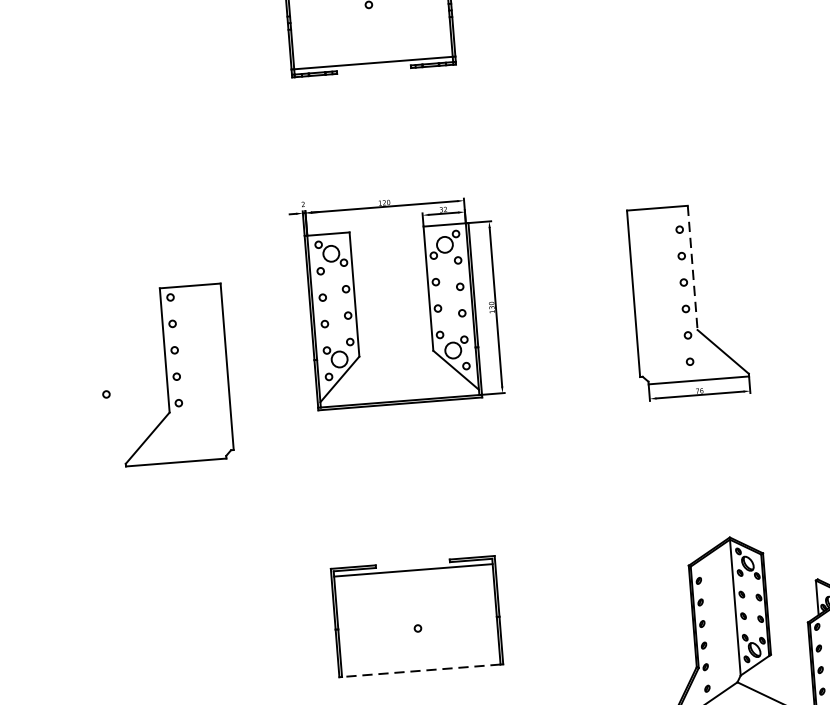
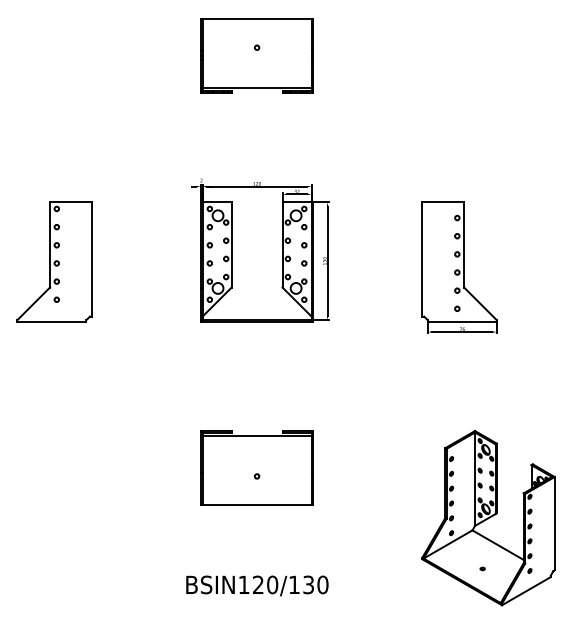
line: (693, 267) -> (464, 244), dashed -> solid
part: (173, 374) -> (54, 261), moved
line: (420, 670) -> (256, 505), dashed -> solid

